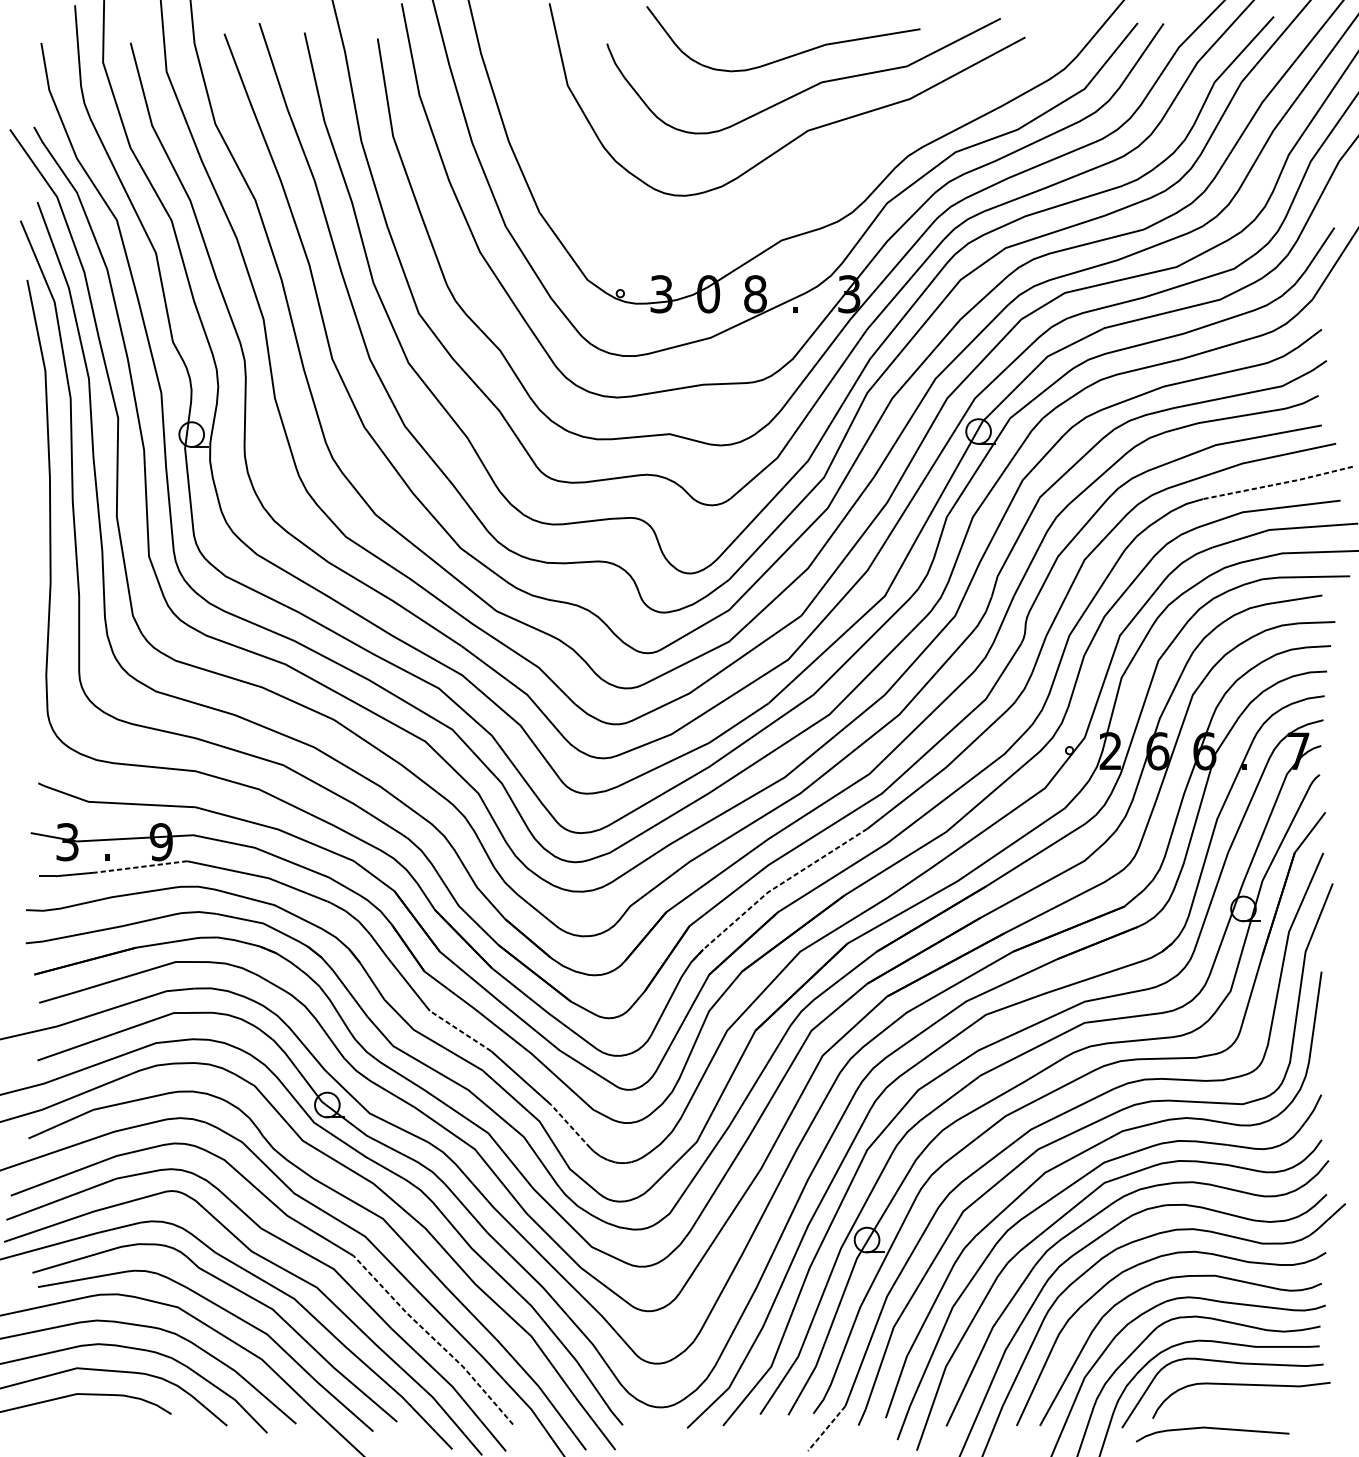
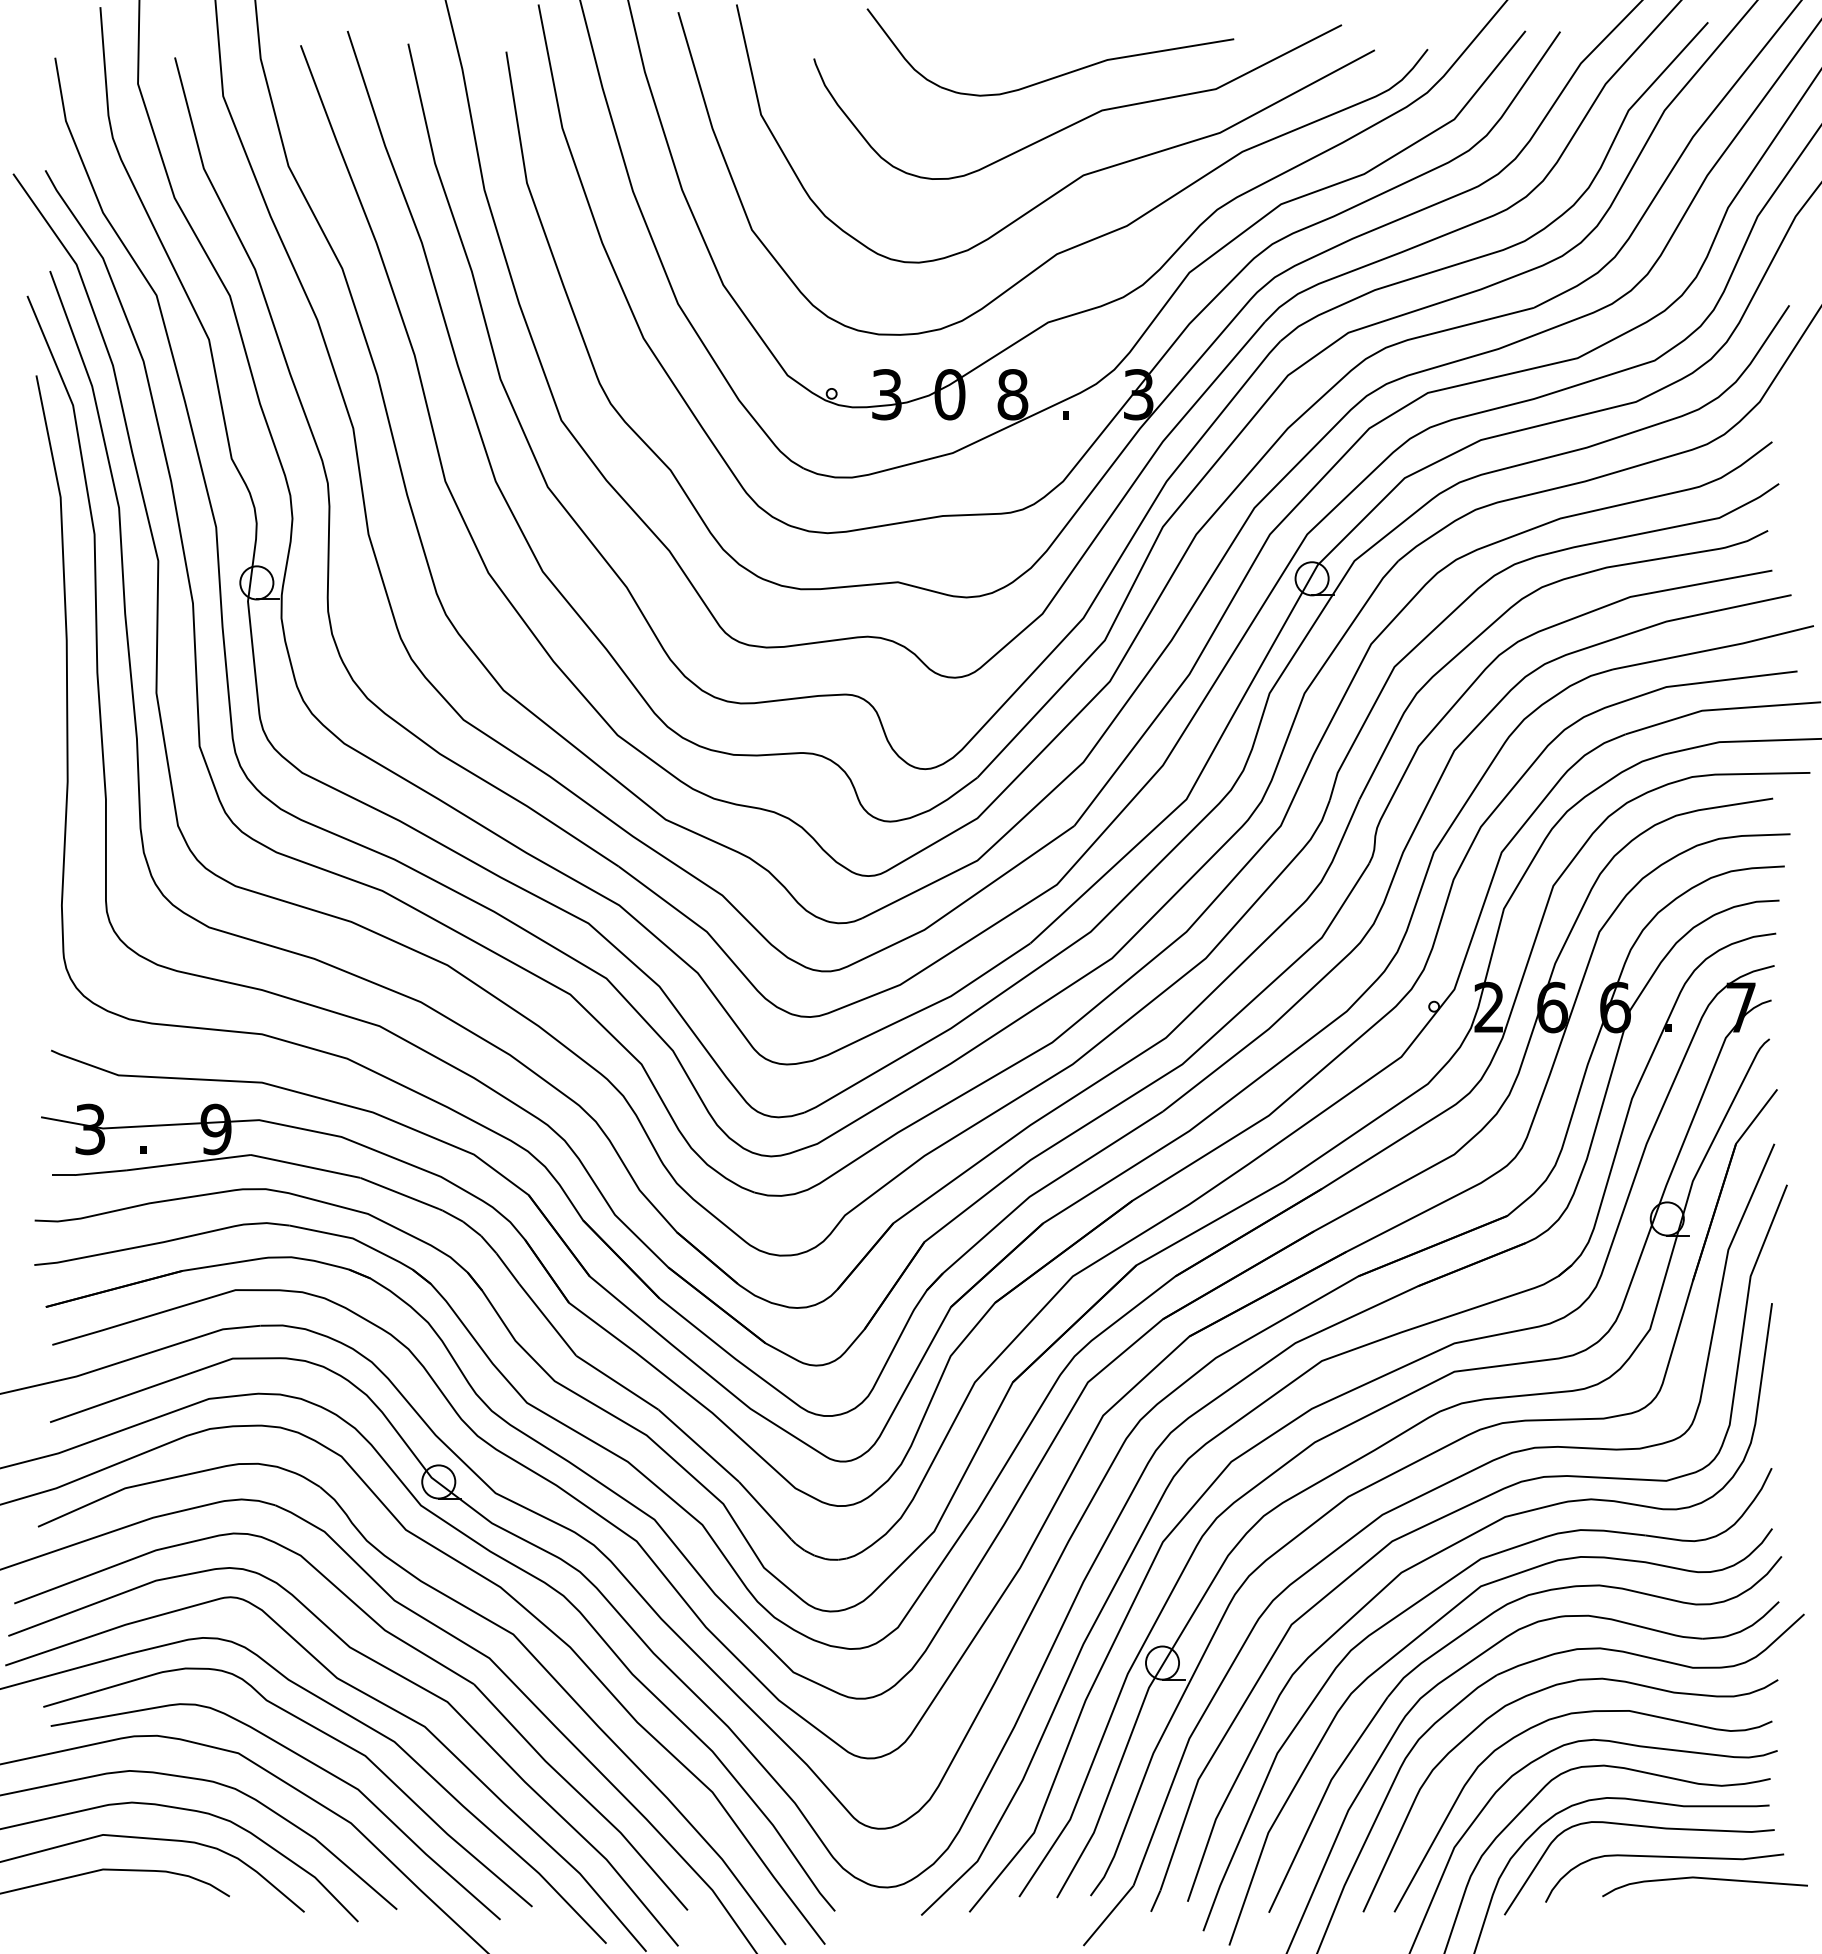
curve: (807, 180) -> (1082, 242), added
line: (1278, 484) -> (1714, 649), dashed -> solid
line: (140, 866) -> (188, 1162), dashed -> solid
line: (773, 889) -> (1036, 1192), dashed -> solid
line: (460, 1030) -> (617, 1382), dashed -> solid
line: (570, 1126) -> (764, 1510), dashed -> solid
line: (433, 1338) -> (581, 1795), dashed -> solid
line: (826, 1429) -> (1108, 1916), dashed -> solid
curve: (1212, 1429) -> (1704, 1879), moved

